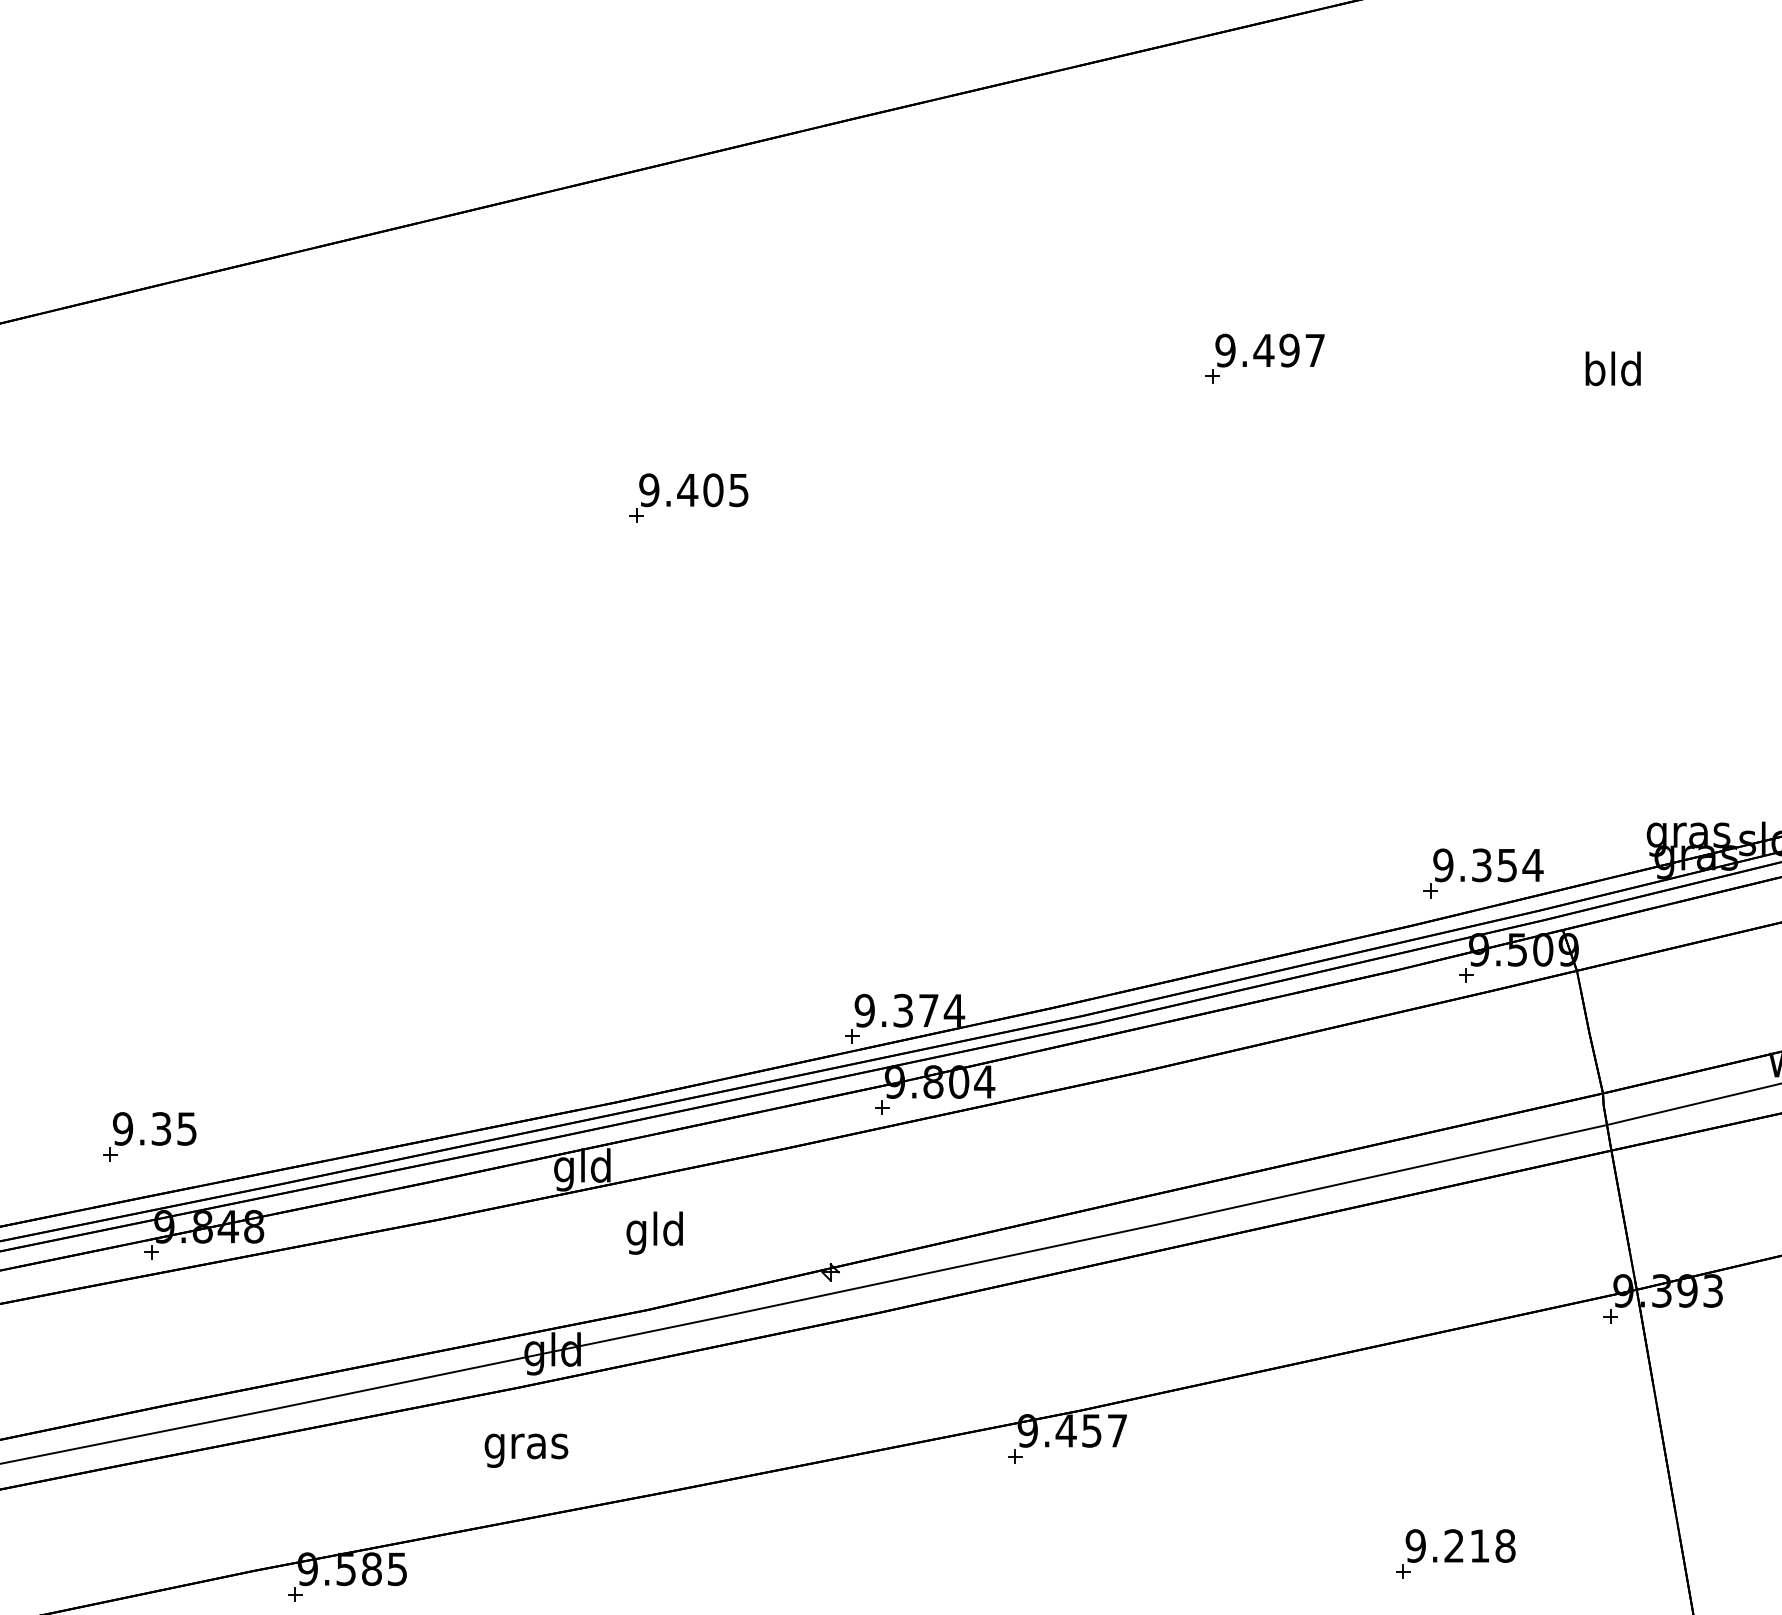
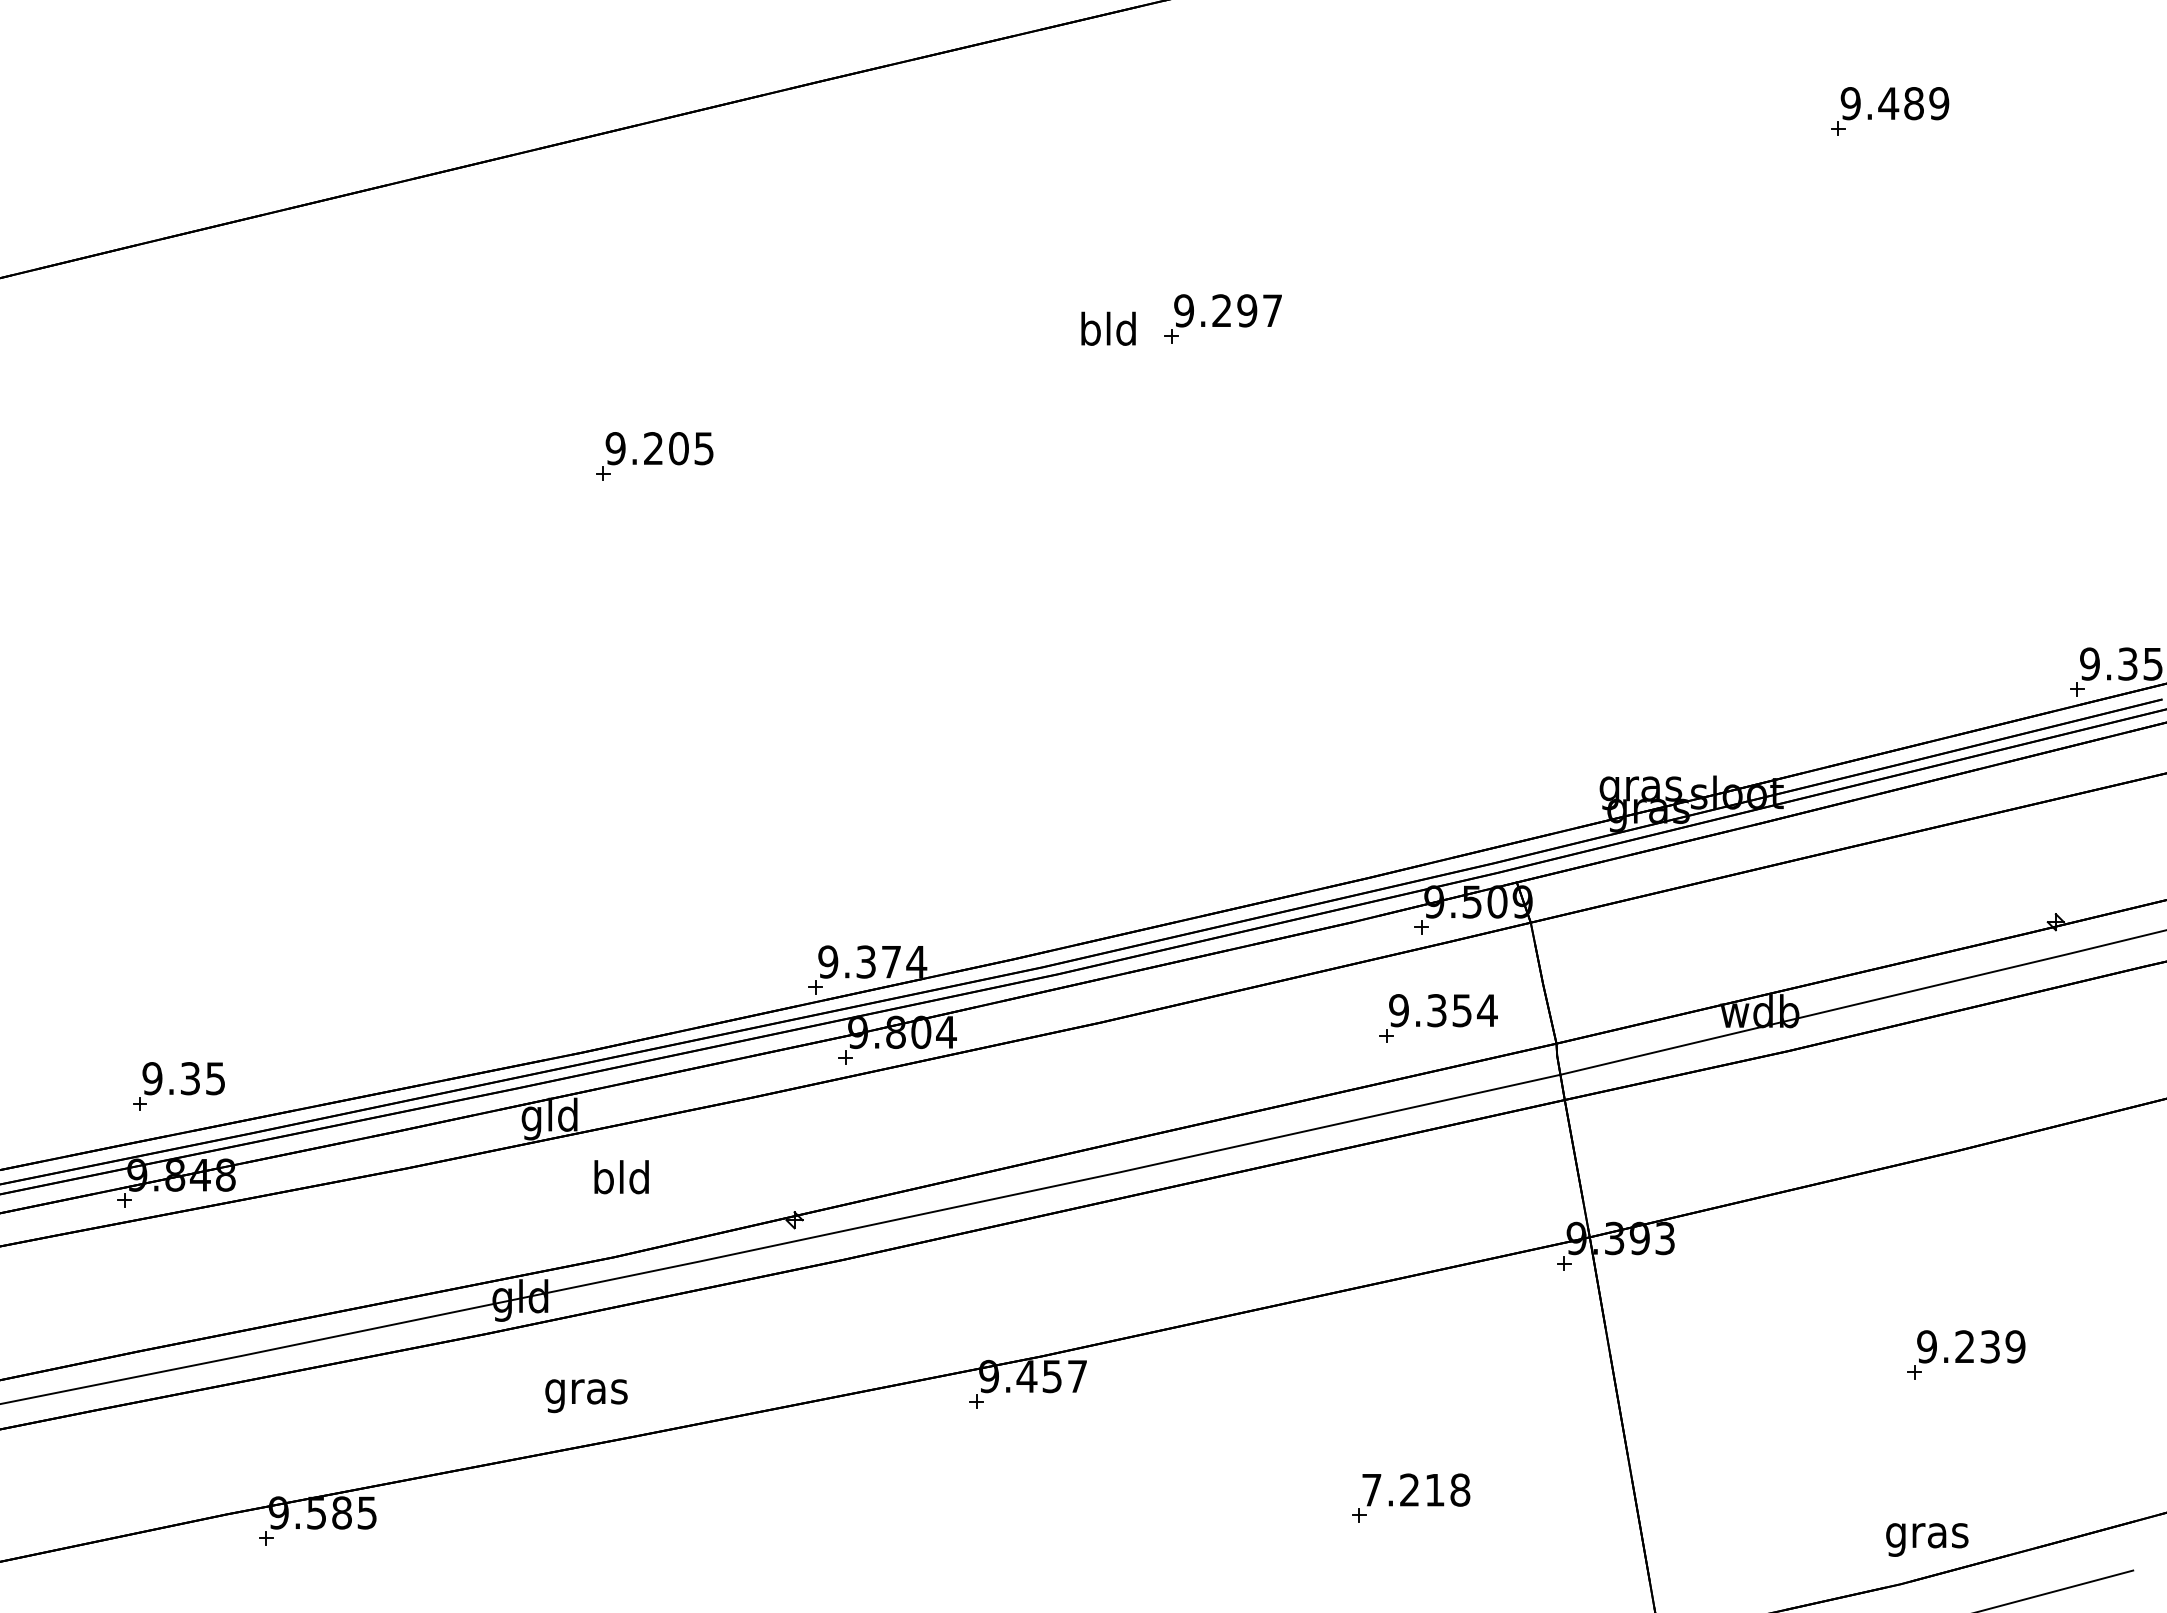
text: (1263, 350) -> (1221, 310), 9.497 -> 9.297
text: (1613, 368) -> (1108, 328), moved
text: (687, 490) -> (653, 448), 9.405 -> 9.205
part: (1483, 873) -> (1438, 1018), moved
part: (149, 1136) -> (178, 1086), moved
text: (636, 1233) -> (603, 1181), gld -> bld
text: (526, 1451) -> (586, 1396), moved
text: (1415, 1545) -> (1371, 1489), 9.218 -> 7.218

